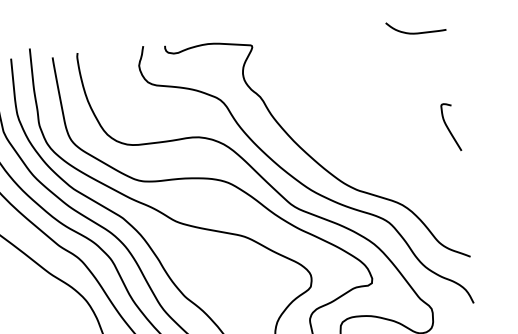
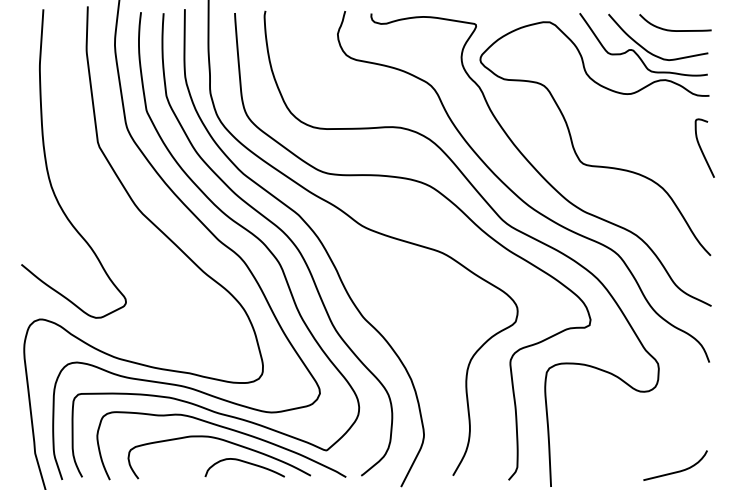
part: (341, 131) -> (572, 139), added

